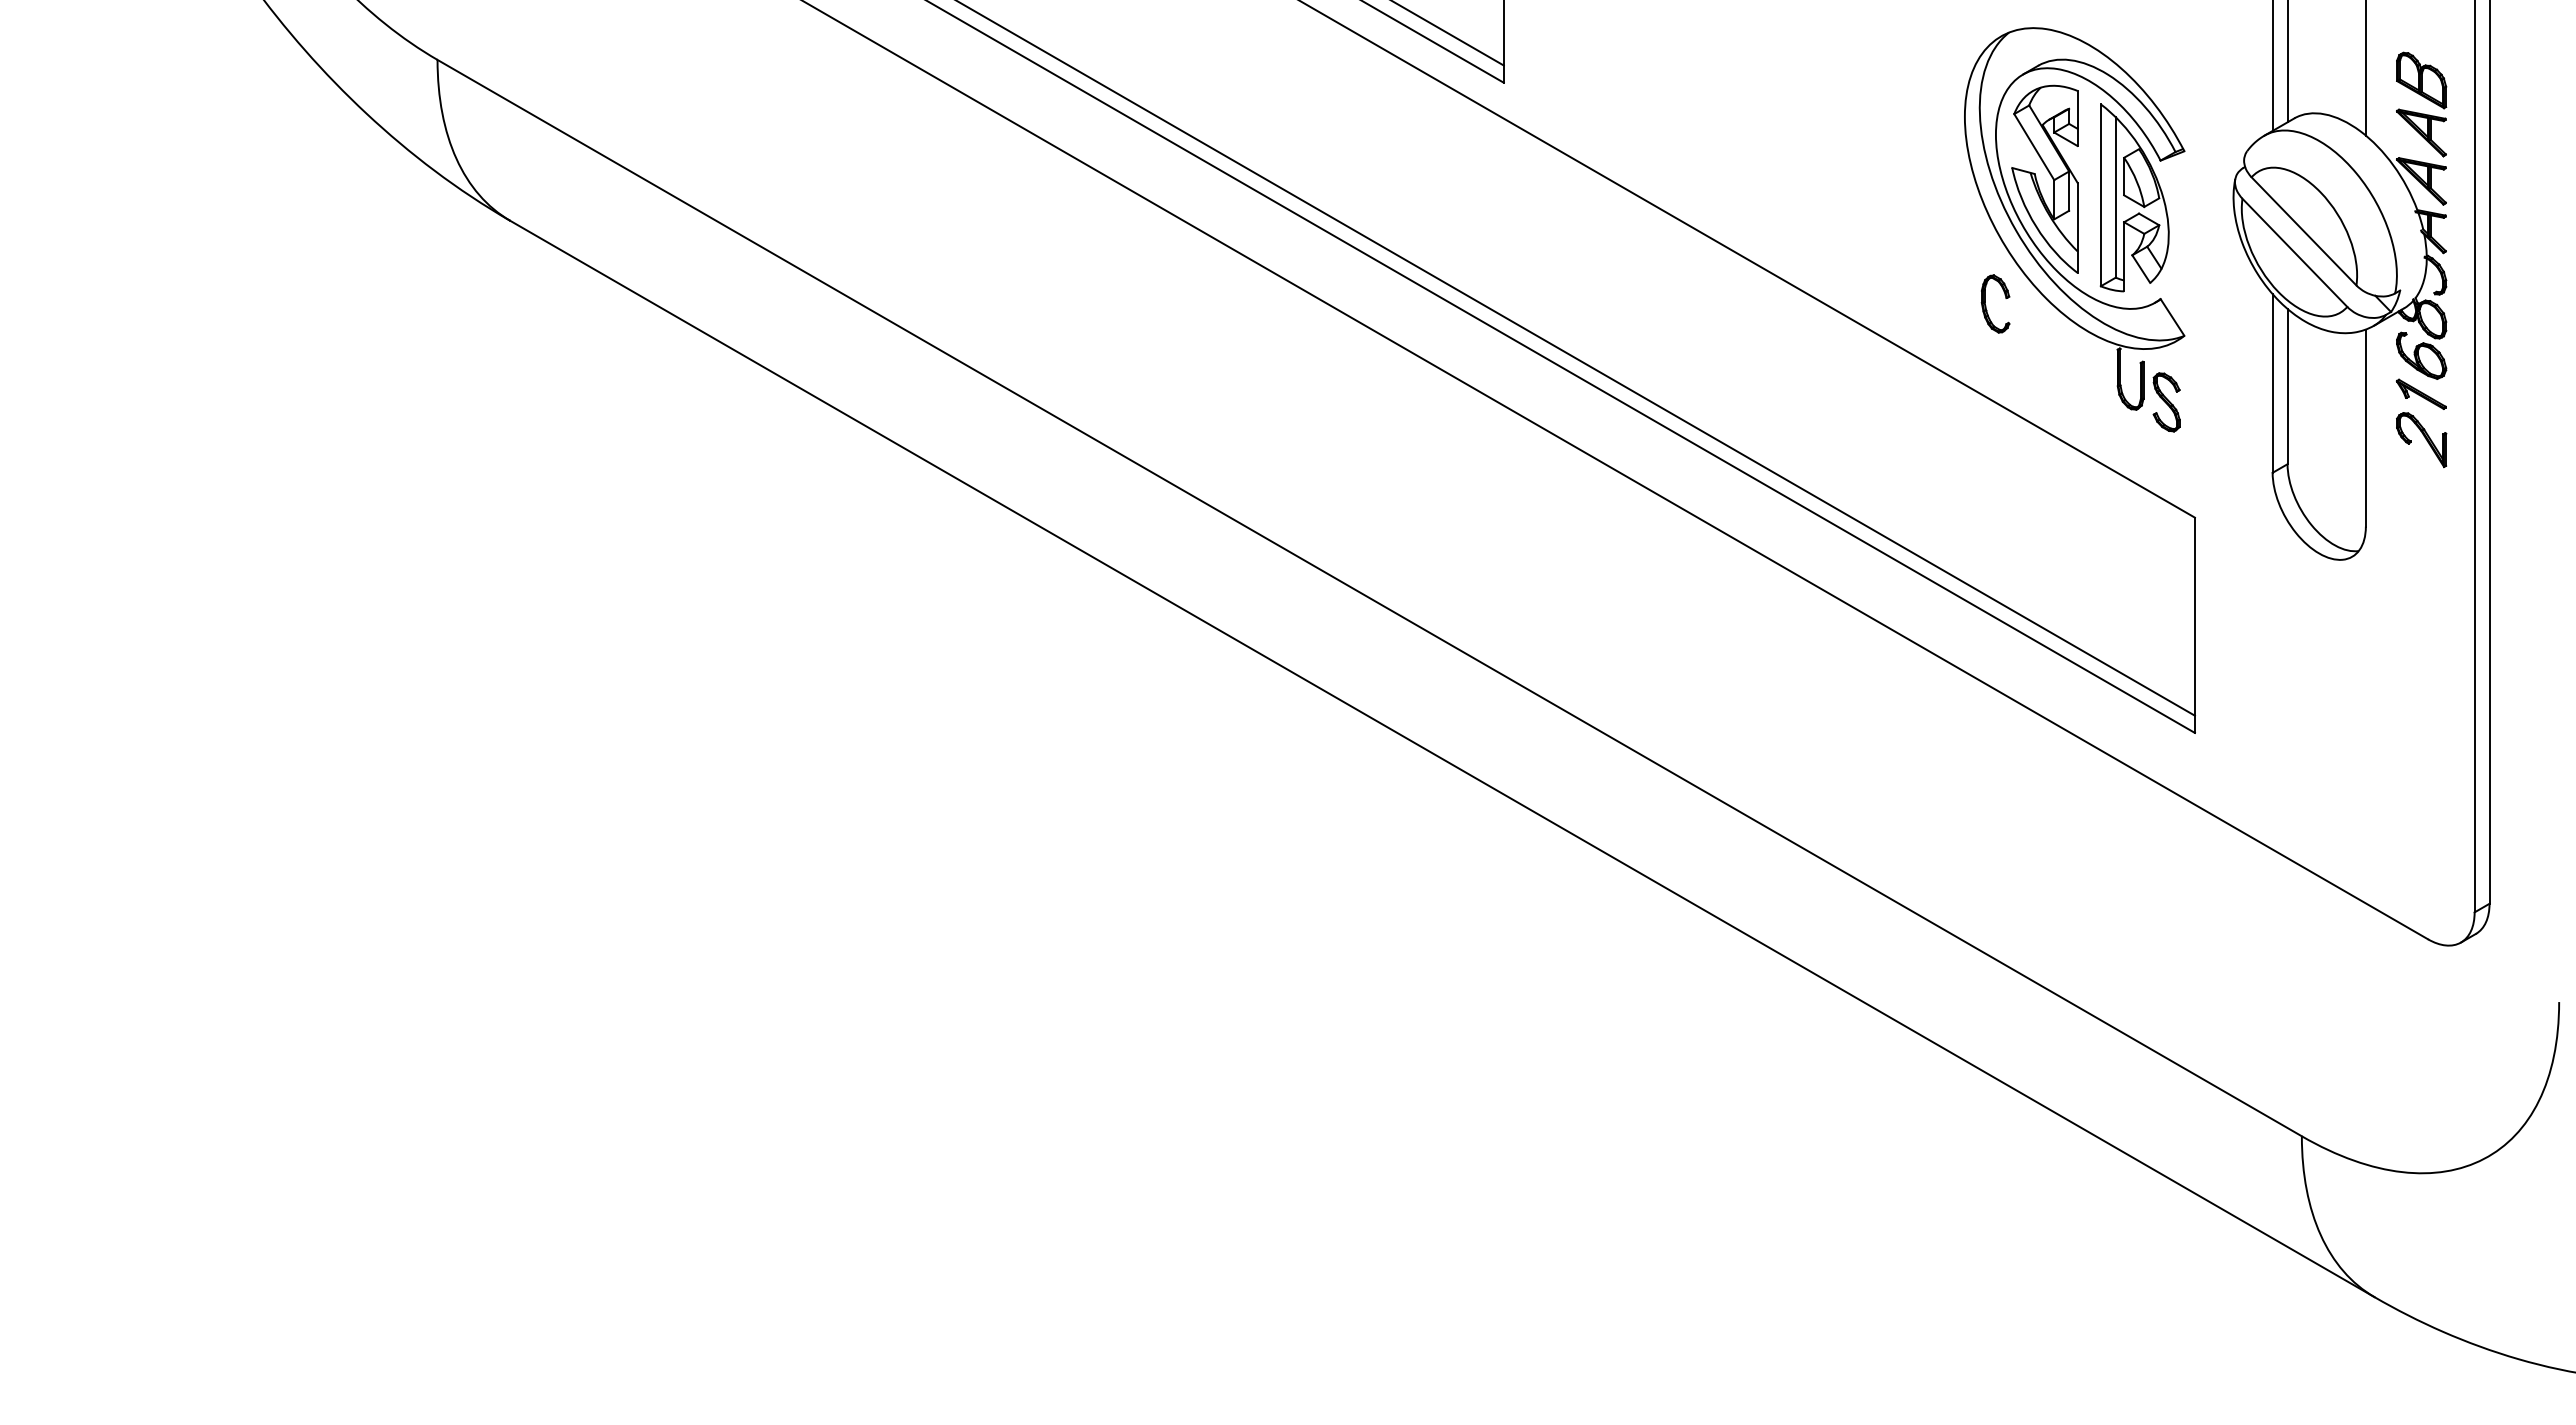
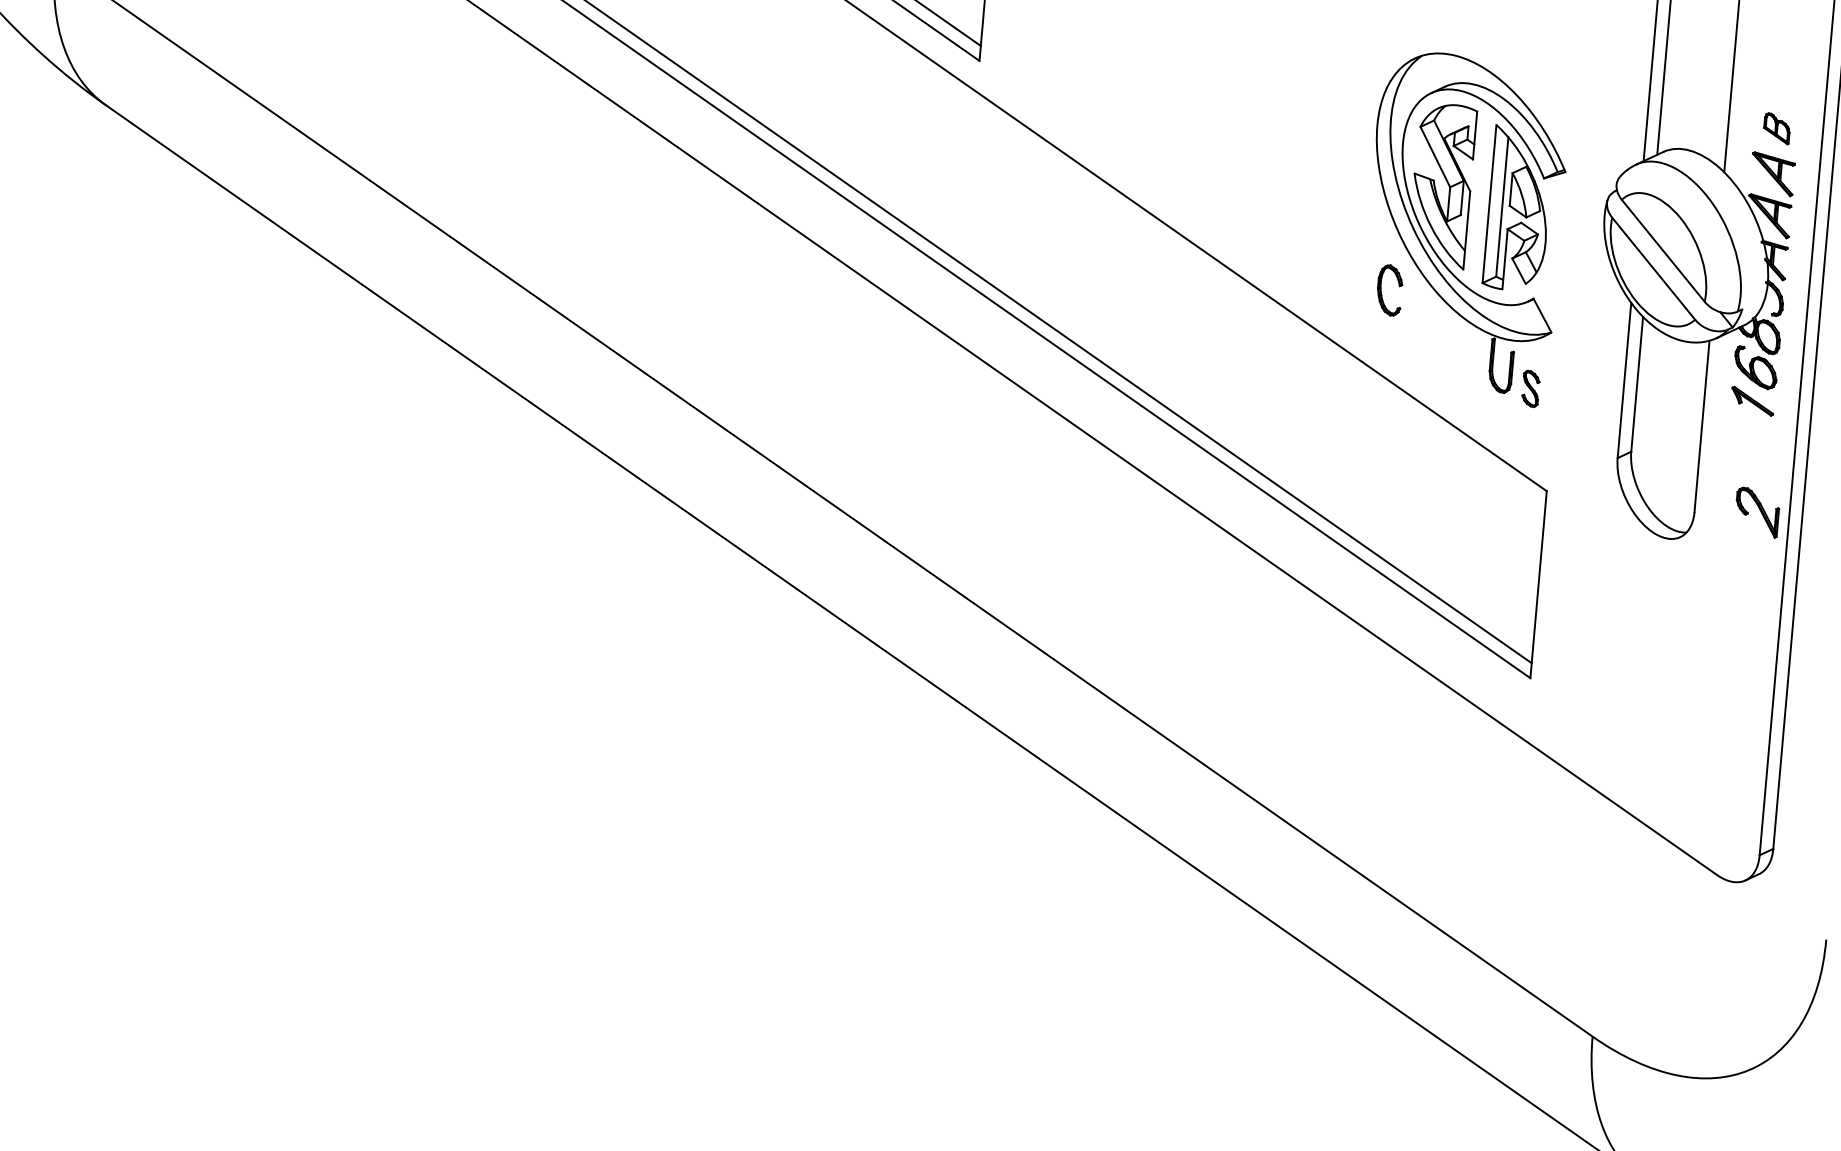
part: (2421, 80) -> (1776, 128), size x0.6
part: (2166, 402) -> (1530, 388), size x0.7
part: (2421, 440) -> (1757, 512), moved

